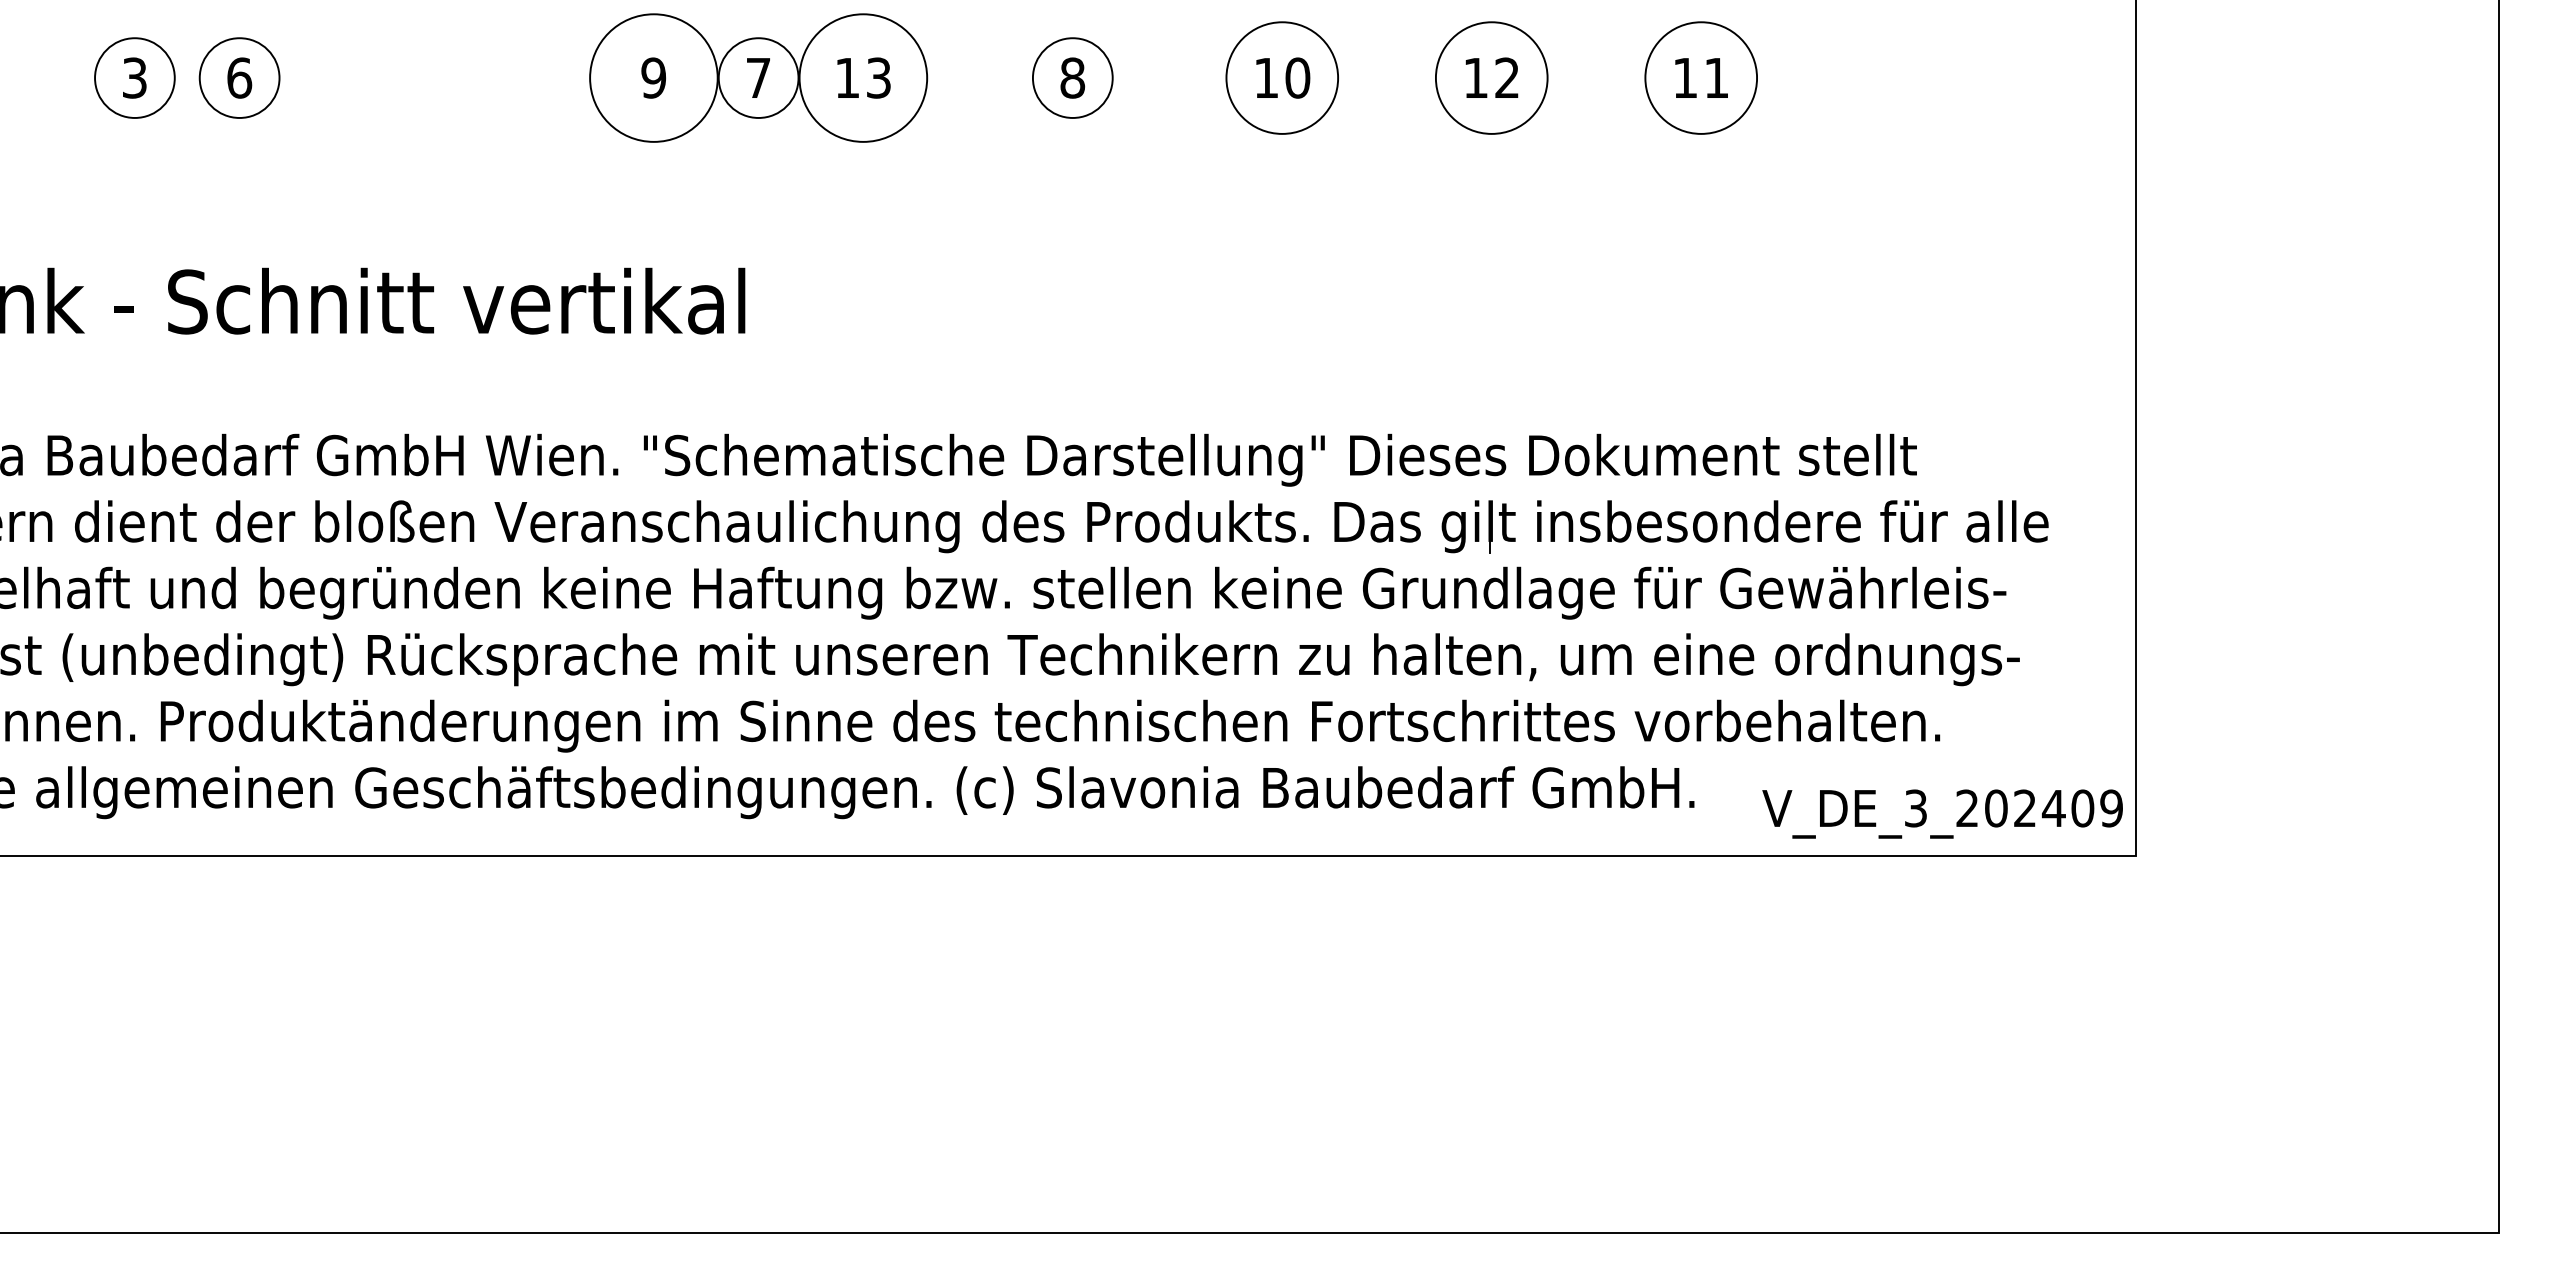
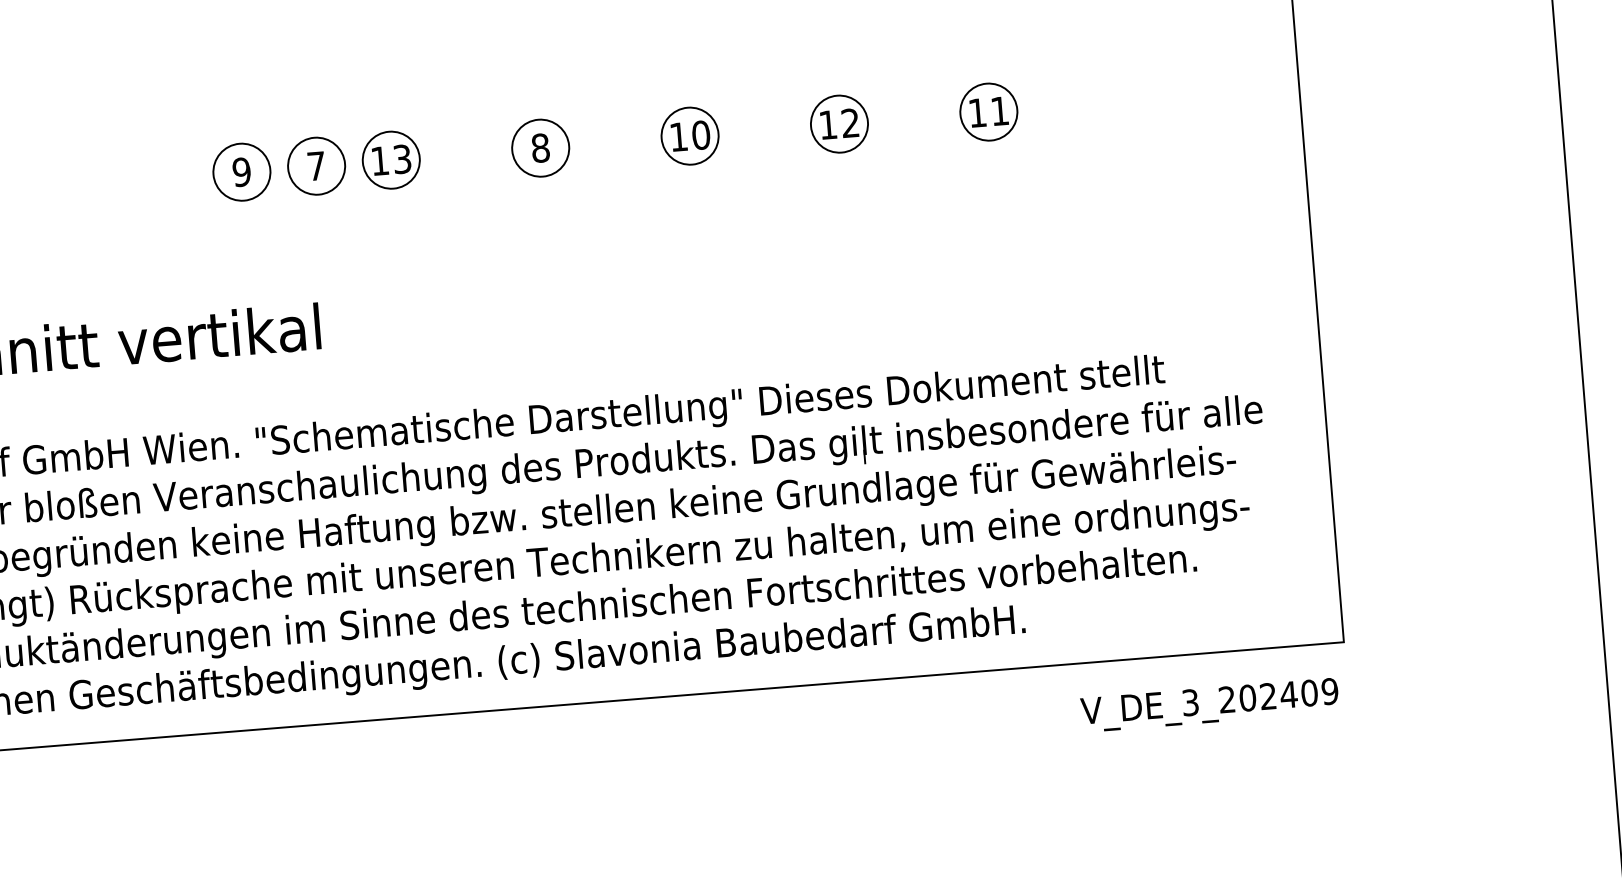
circle: (653, 77) -> (241, 171), size x0.62
circle: (863, 77) -> (391, 159), size x0.62
circle: (1282, 77) -> (690, 135), size x0.71
circle: (1491, 77) -> (839, 123), size x0.71
circle: (1701, 77) -> (989, 111), size x0.71
text: (1942, 813) -> (1209, 704), moved

